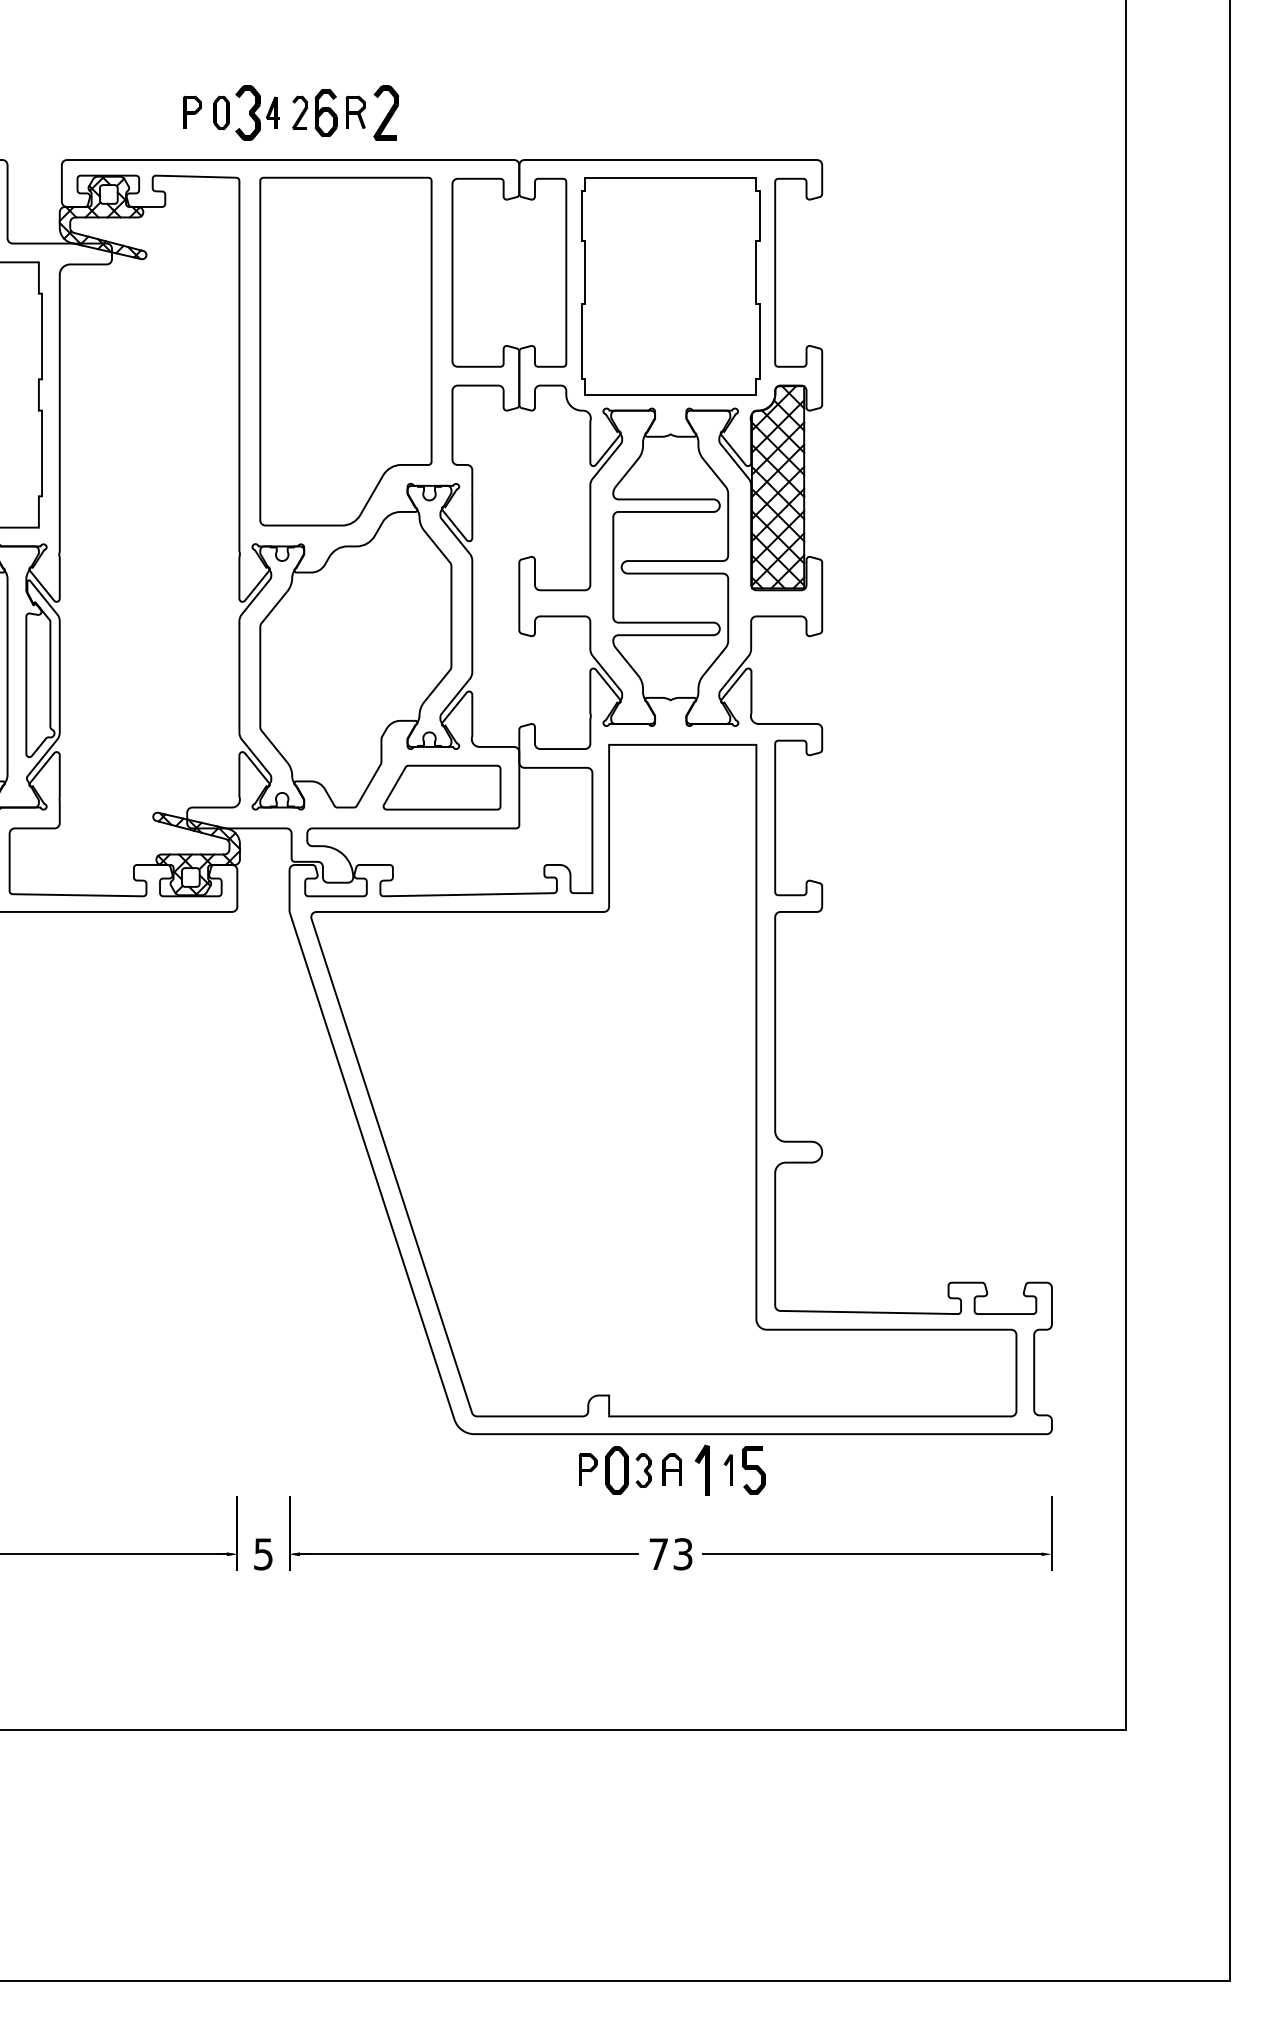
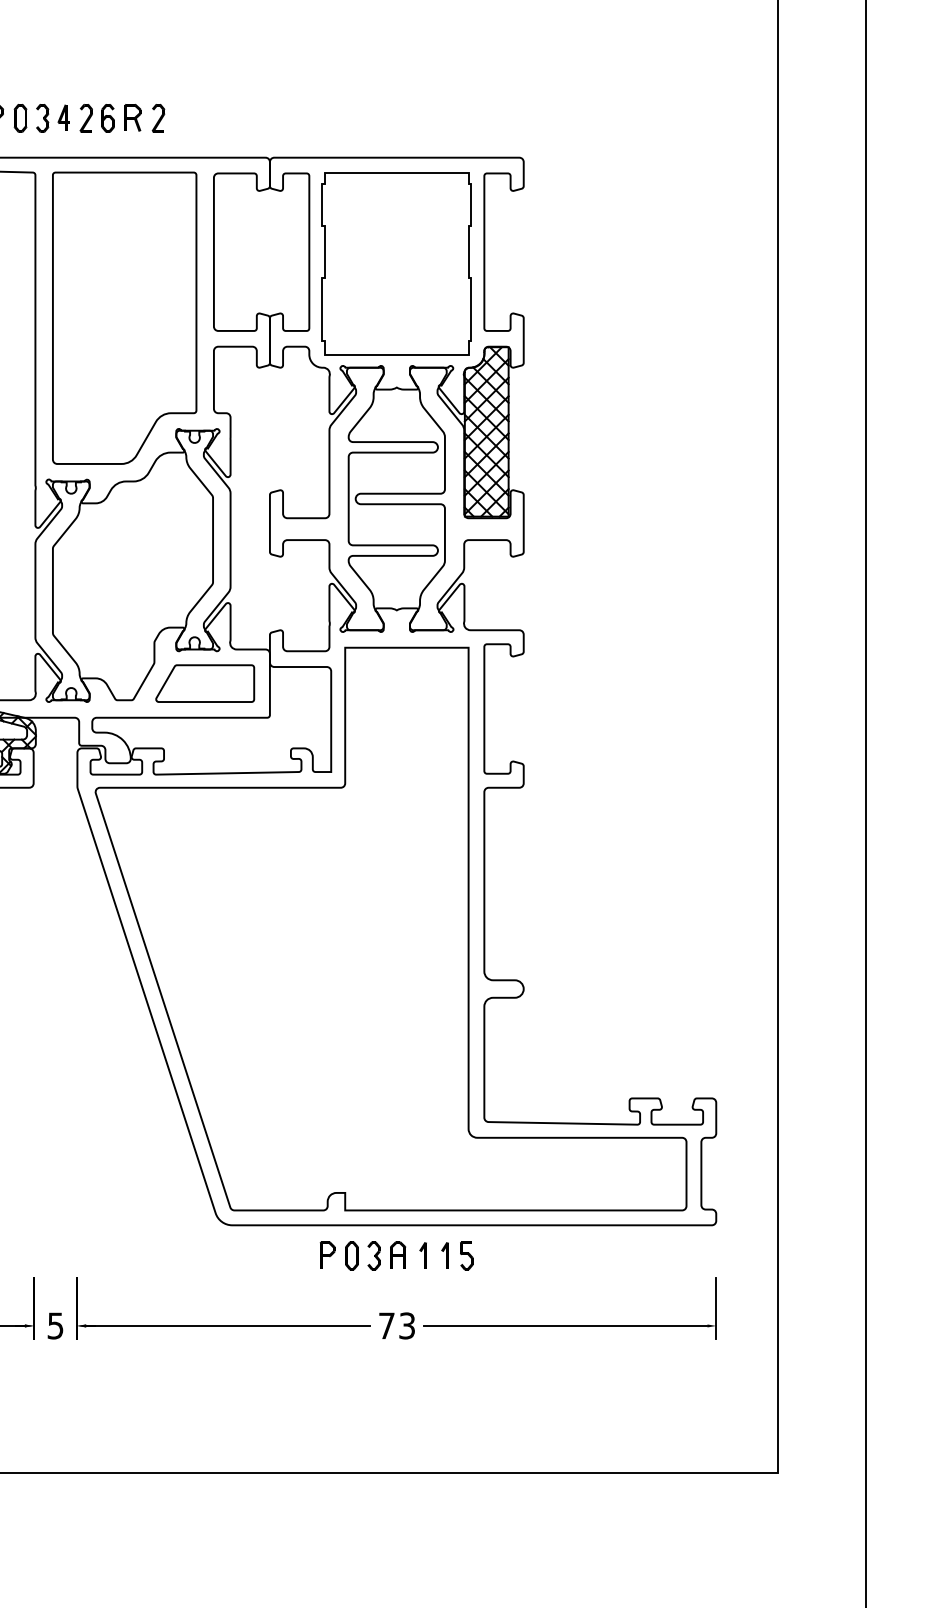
part: (247, 112) -> (42, 117), size x0.62
part: (326, 112) -> (108, 117), size x0.71
part: (386, 112) -> (158, 117), size x0.62
part: (701, 1469) -> (422, 1254), size x0.62
part: (617, 1470) -> (352, 1255), size x0.71
part: (754, 1470) -> (467, 1255), size x0.71

